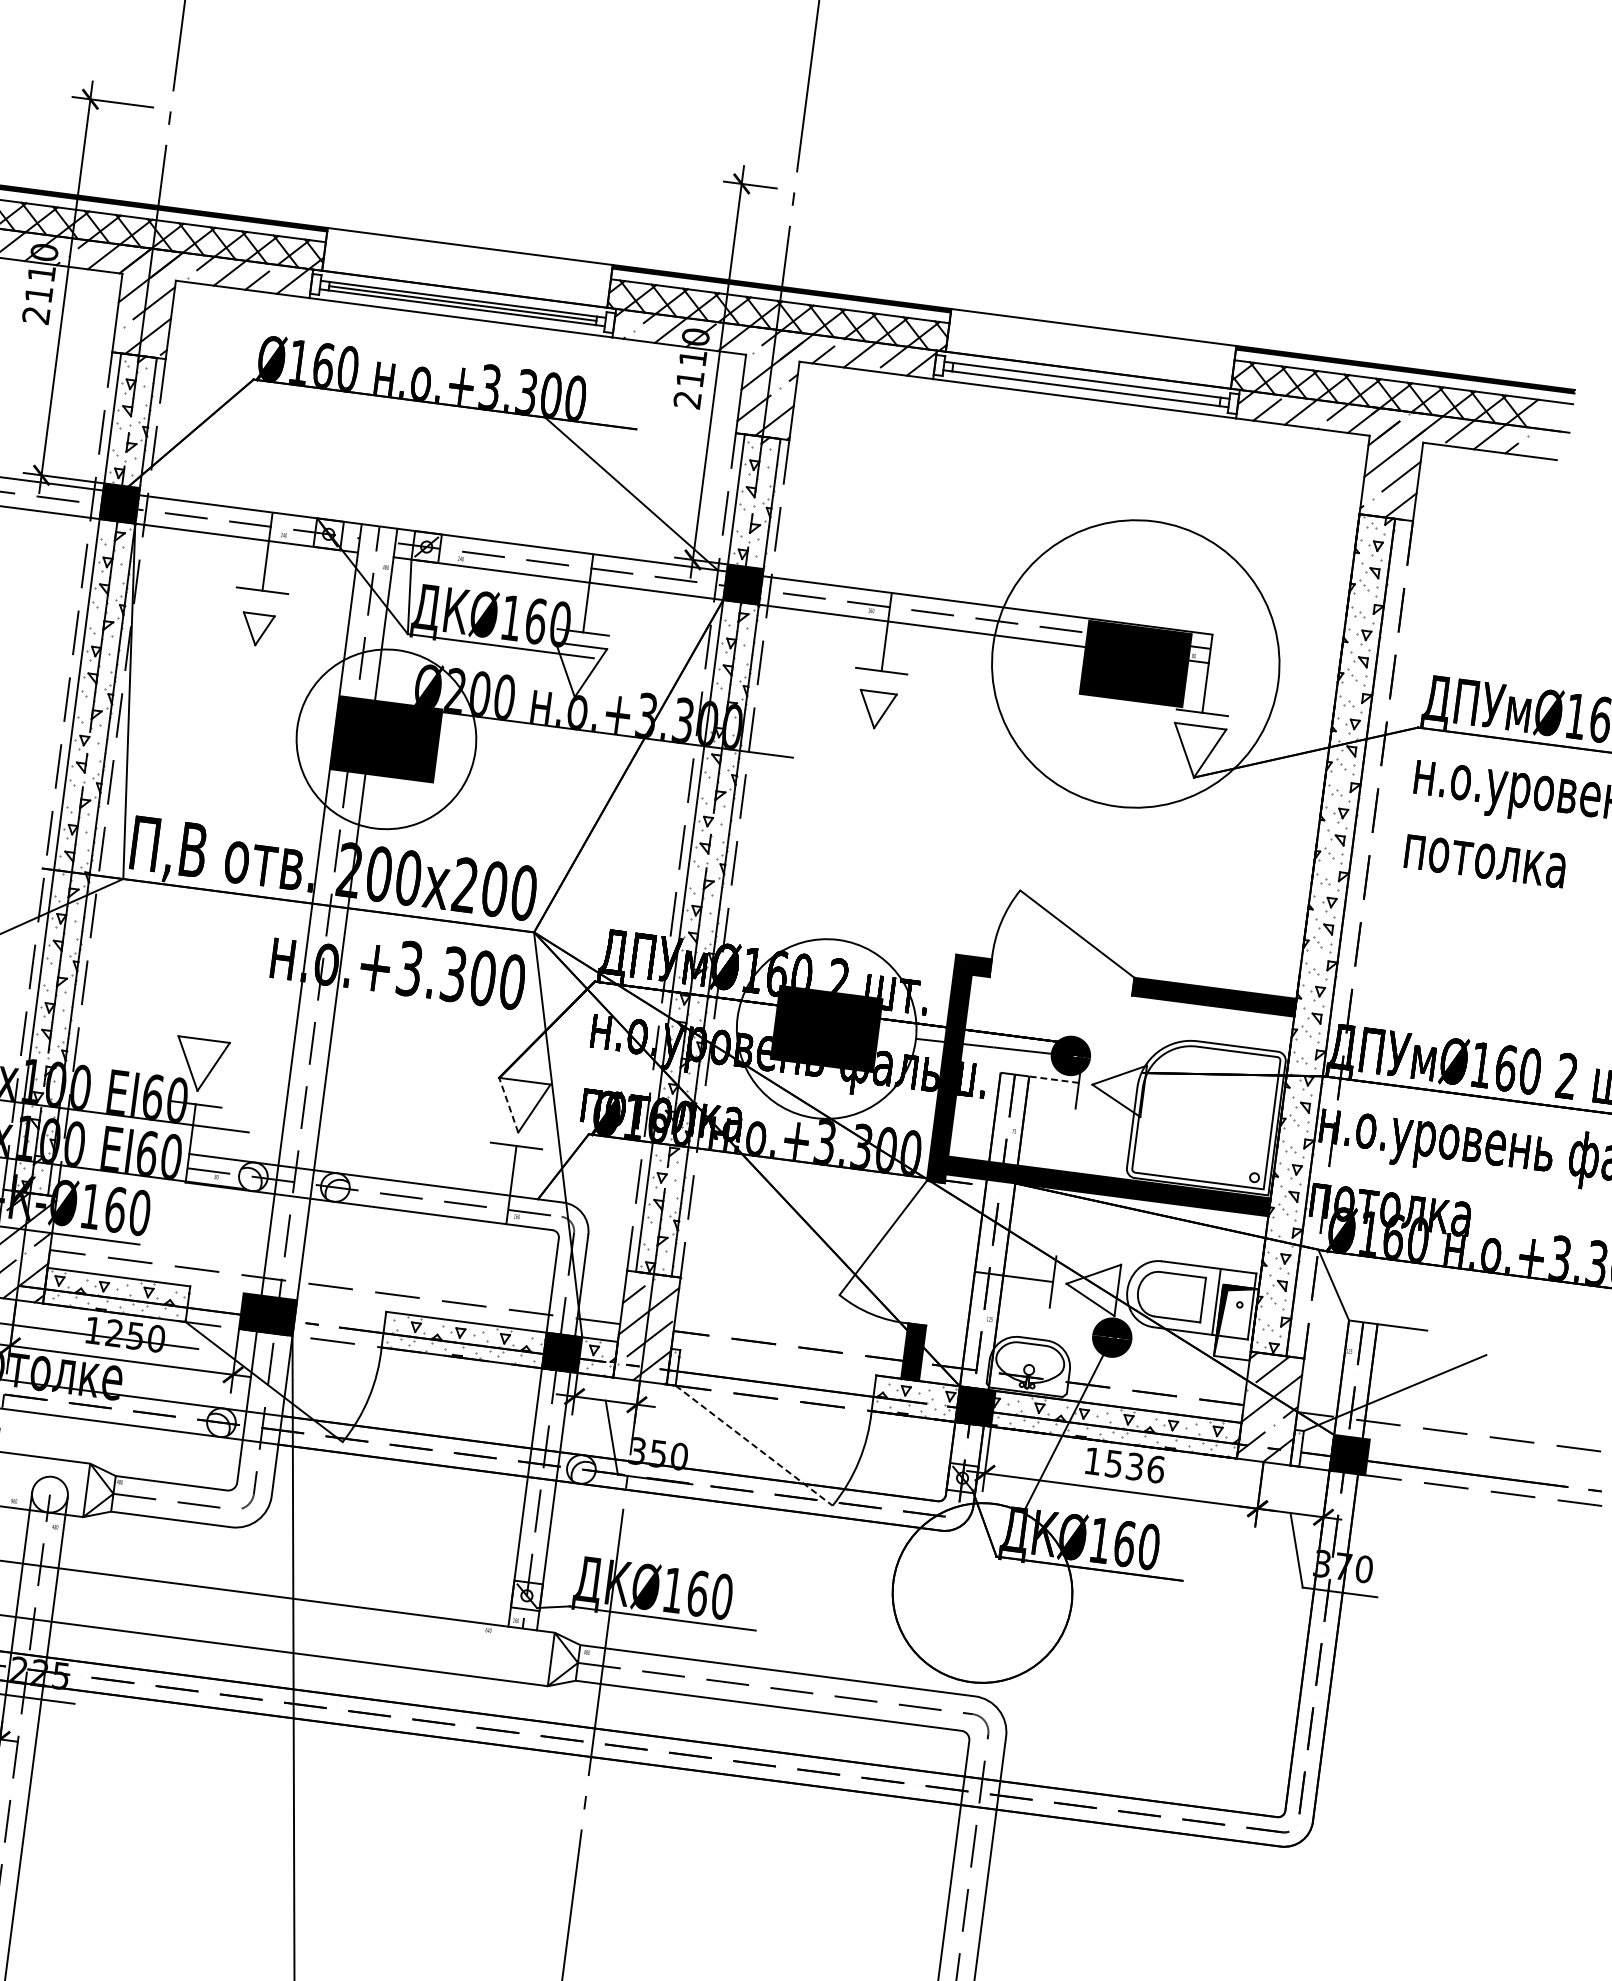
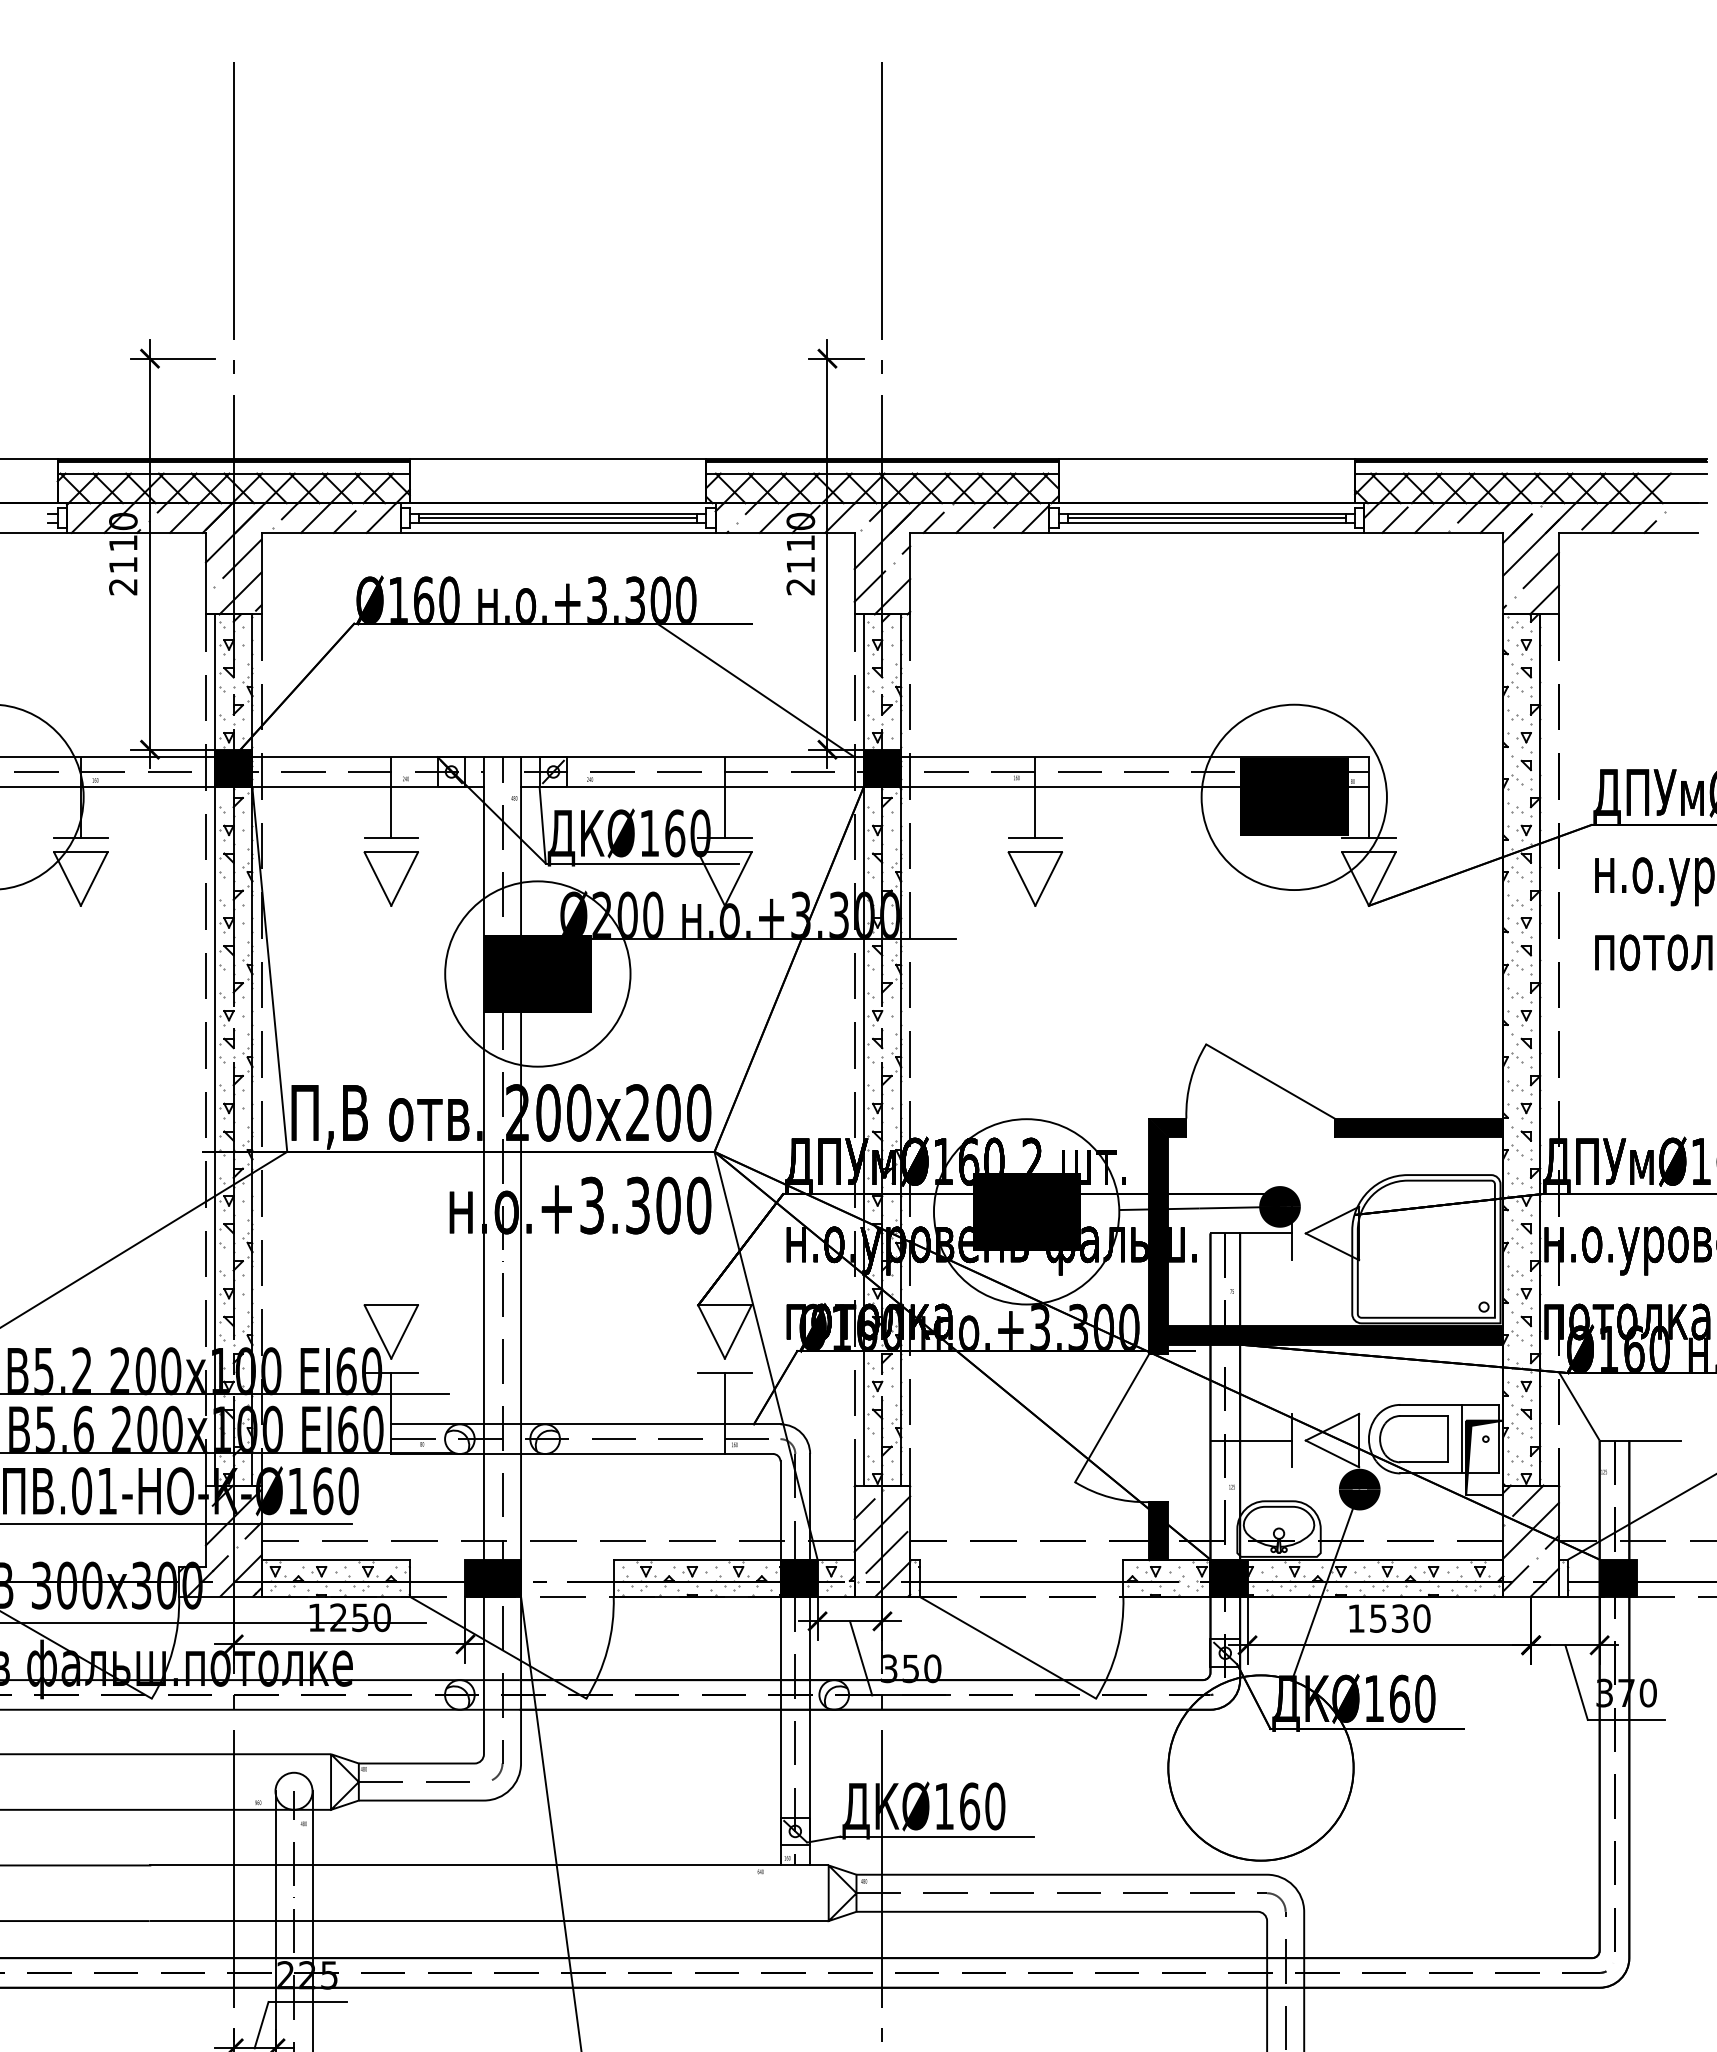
line: (1086, 384) -> (1206, 518), added
part: (256, 629) -> (390, 878), size x1.67
circle: (1134, 663) -> (1293, 797), size x0.62
part: (875, 709) -> (1034, 878), size x1.43
line: (1053, 1079) -> (1265, 1233), dashed -> solid
line: (508, 1105) -> (711, 1332), dashed -> solid
line: (753, 1445) -> (1007, 1647), dashed -> solid
text: (1155, 1469) -> (1421, 1618), 1536 -> 1530

